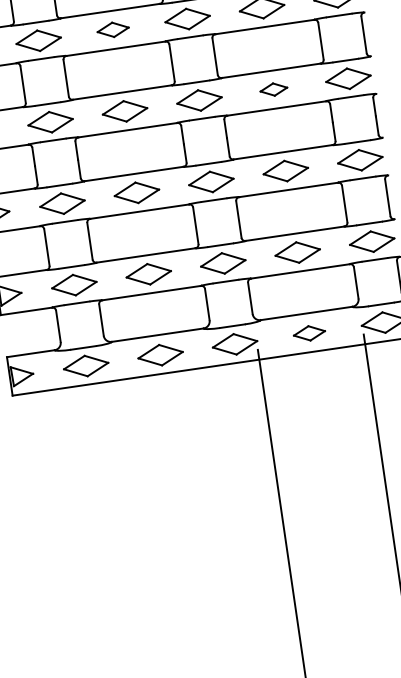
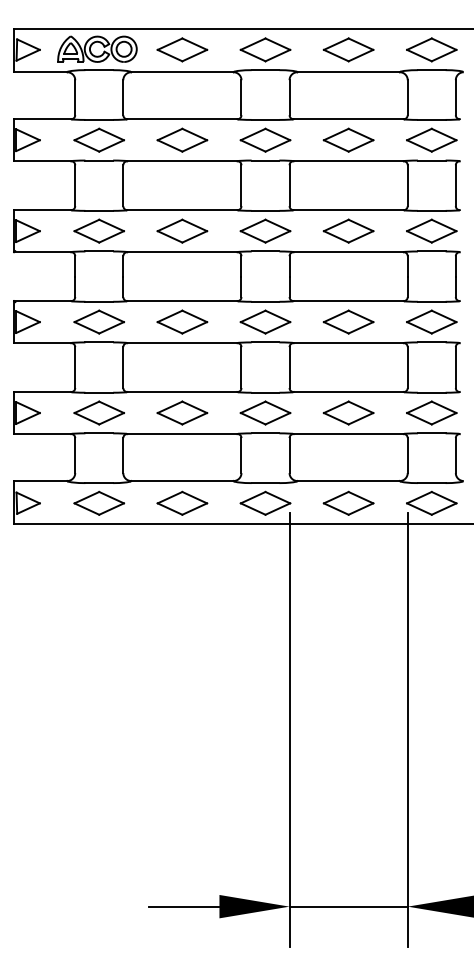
part: (113, 29) -> (182, 139), size x1.43
part: (273, 89) -> (348, 230), size x1.67
part: (309, 332) -> (348, 502), size x1.43

